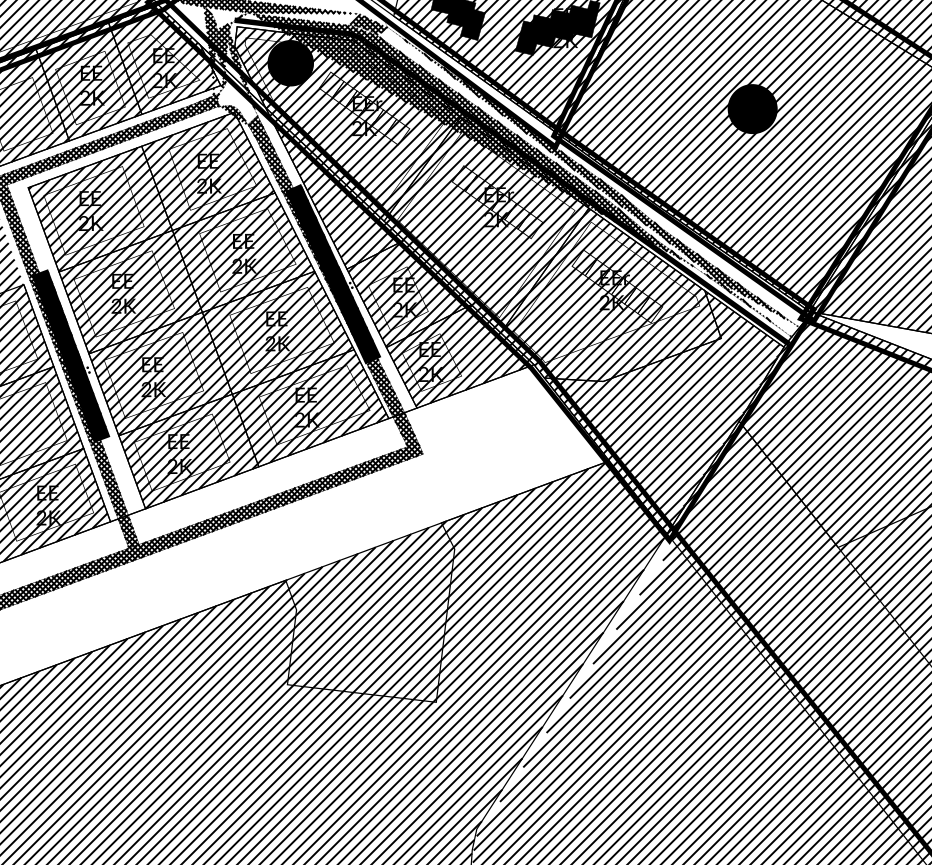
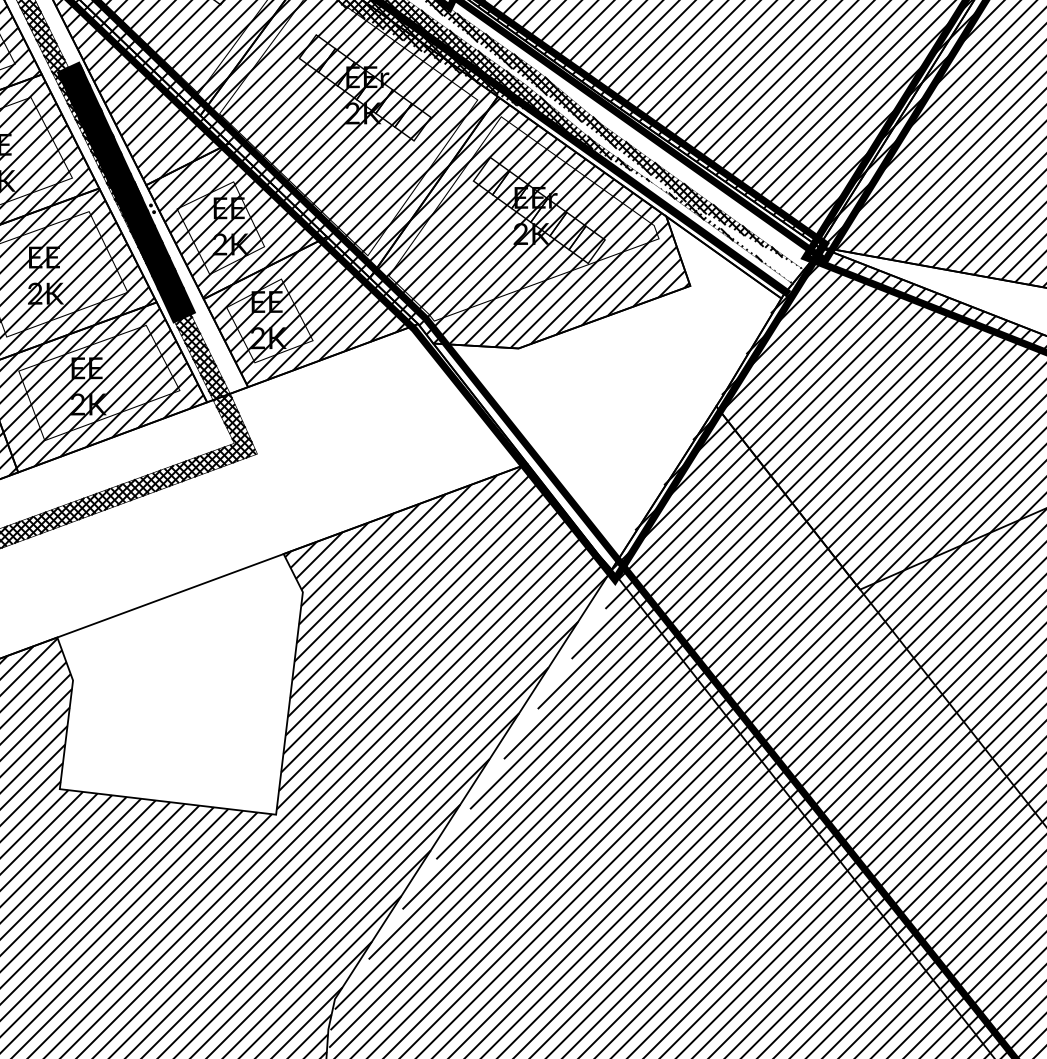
hatch: (661, 410) -> (603, 390), removed
hatch: (369, 613) -> (179, 685), removed

